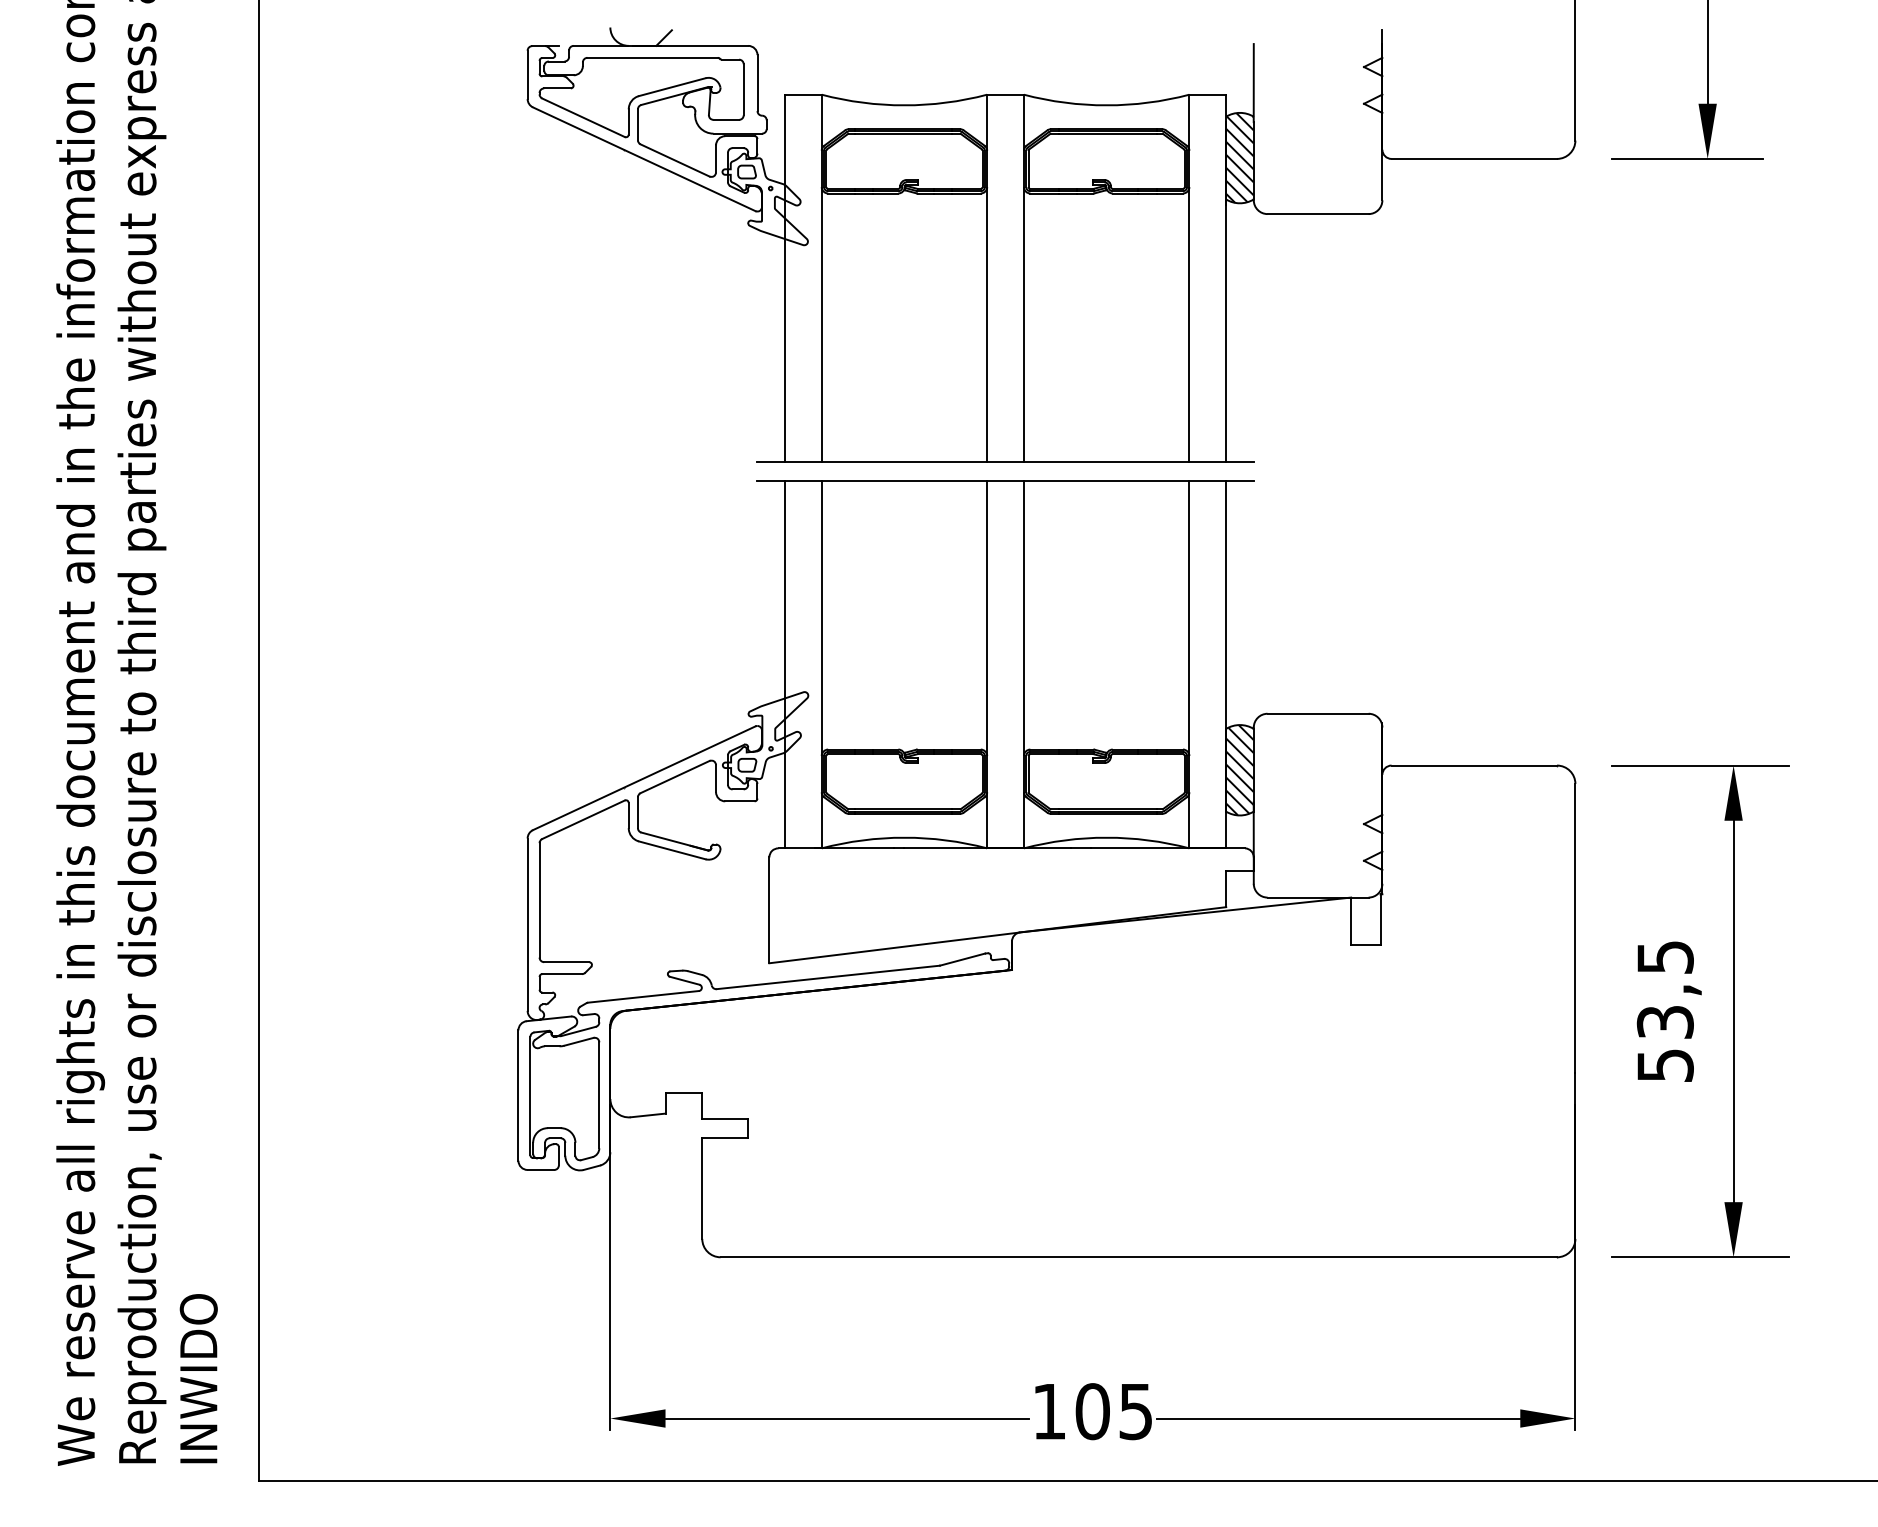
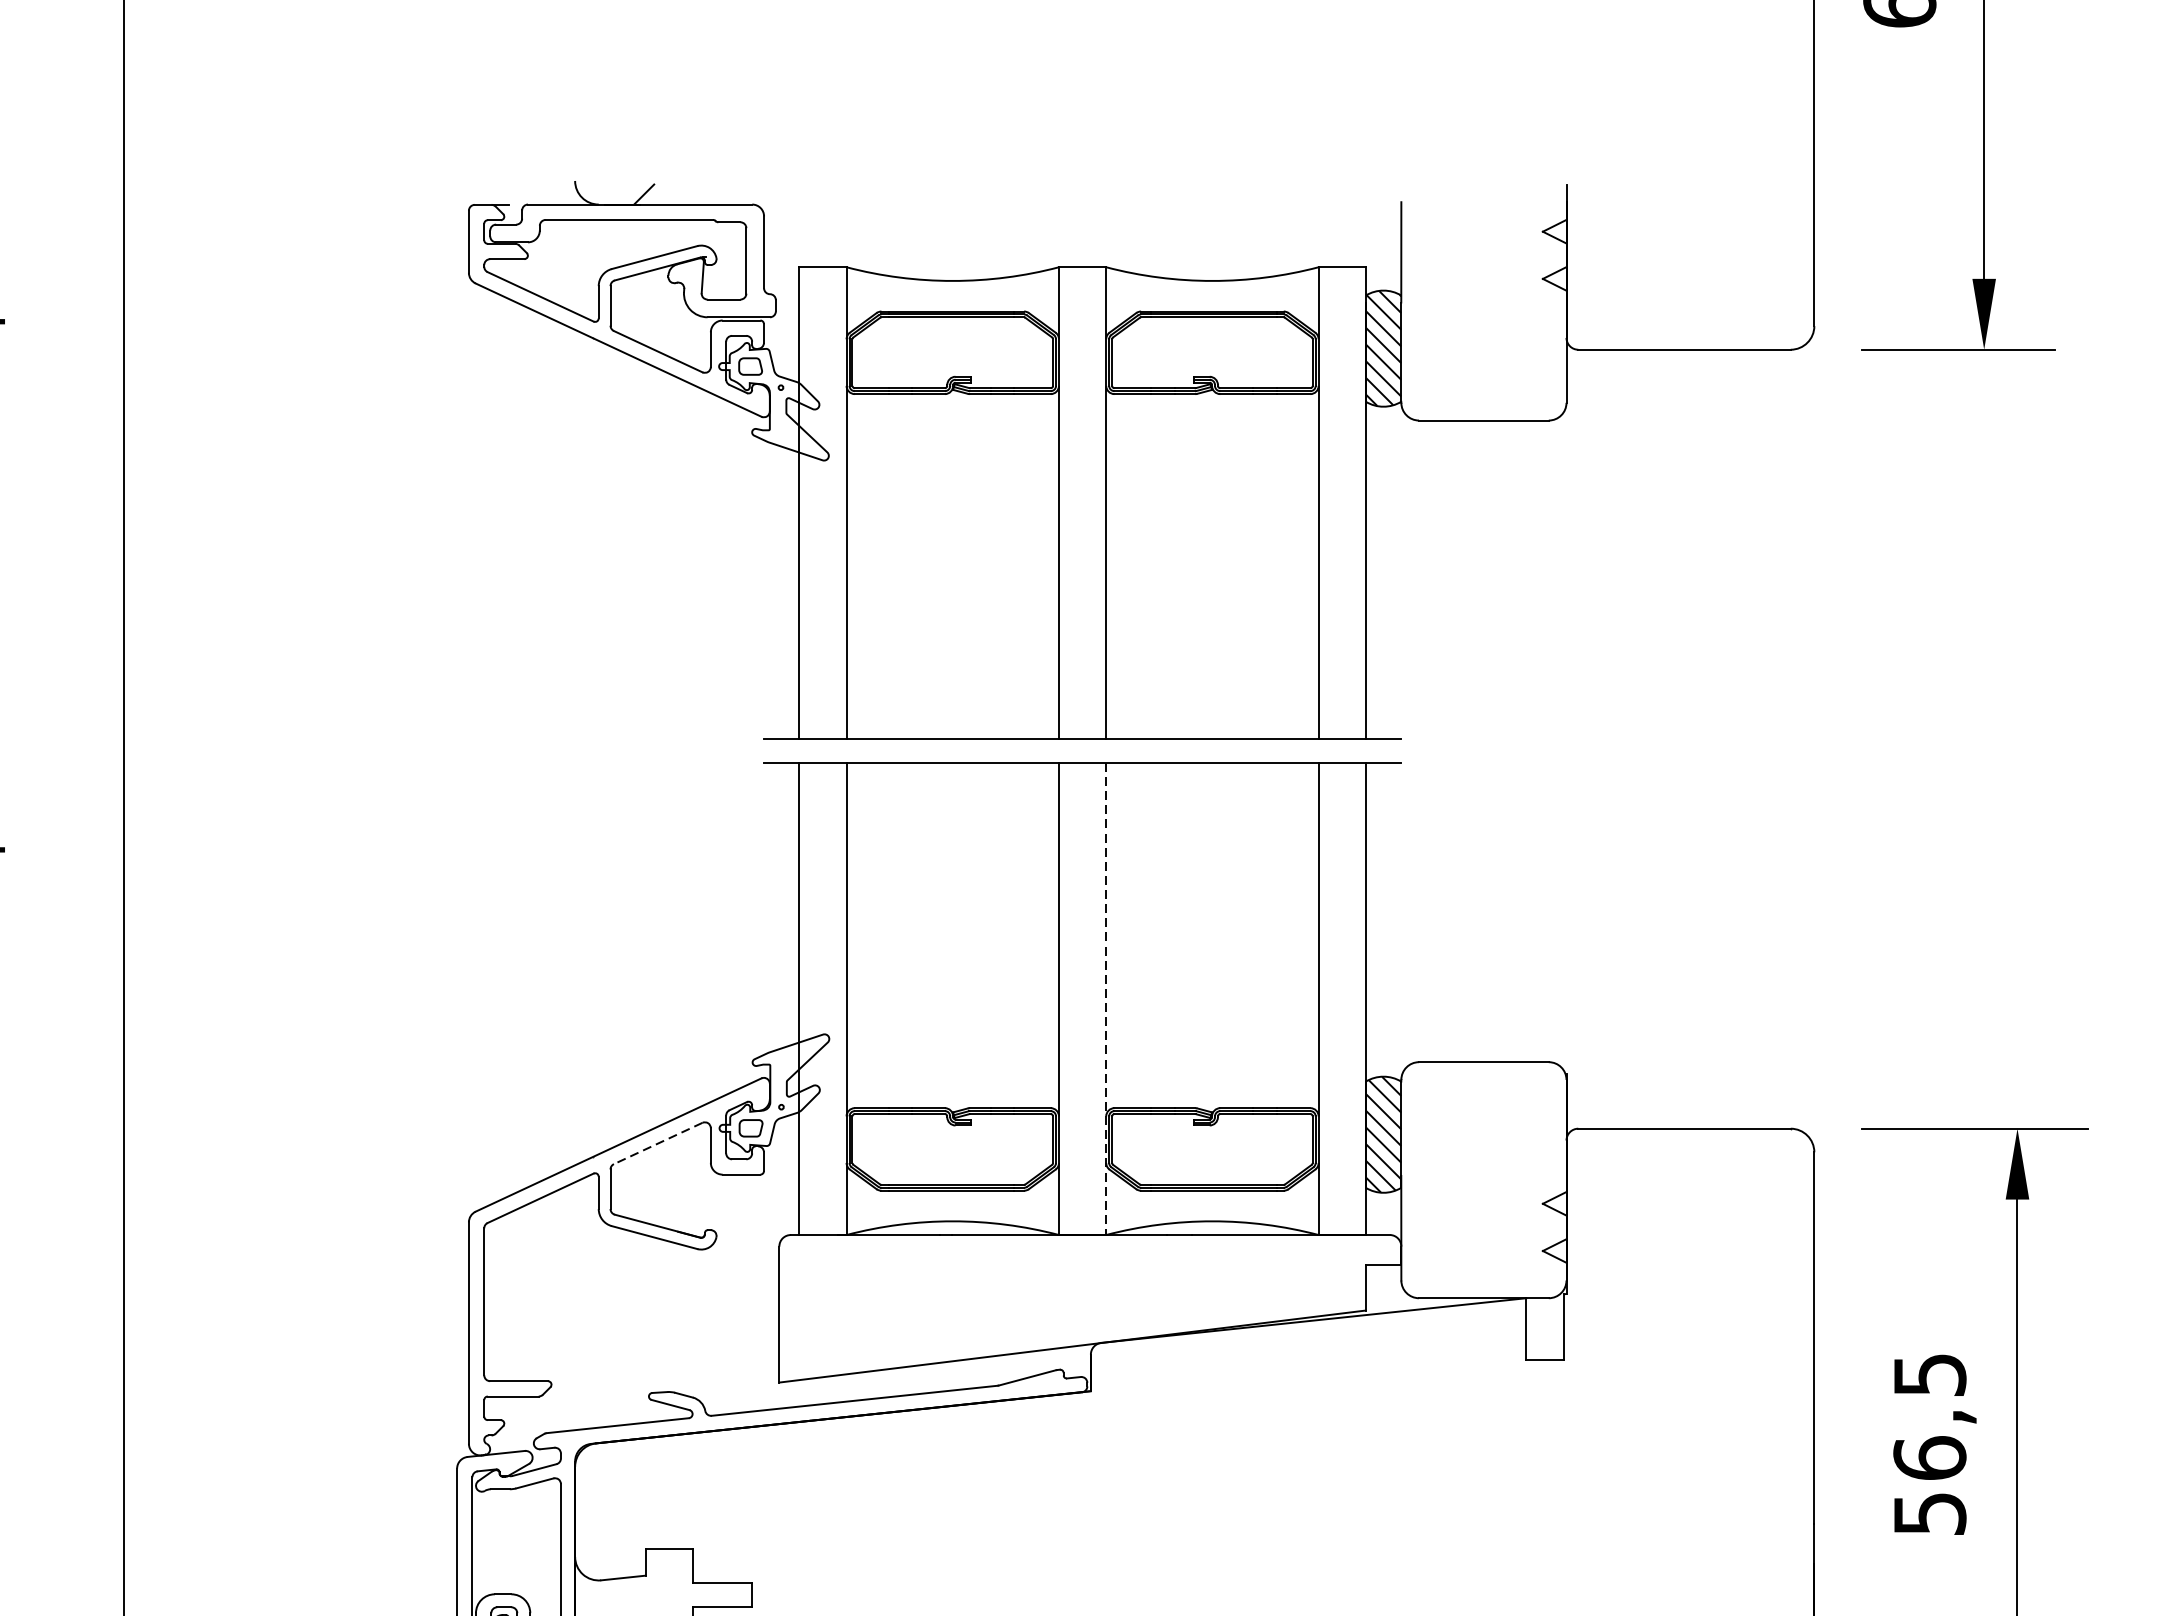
line: (1023, 664) -> (1105, 998), solid -> dashed
line: (674, 777) -> (657, 1144), solid -> dashed
text: (1664, 1021) -> (1928, 1457), 53,5 -> 56,5

